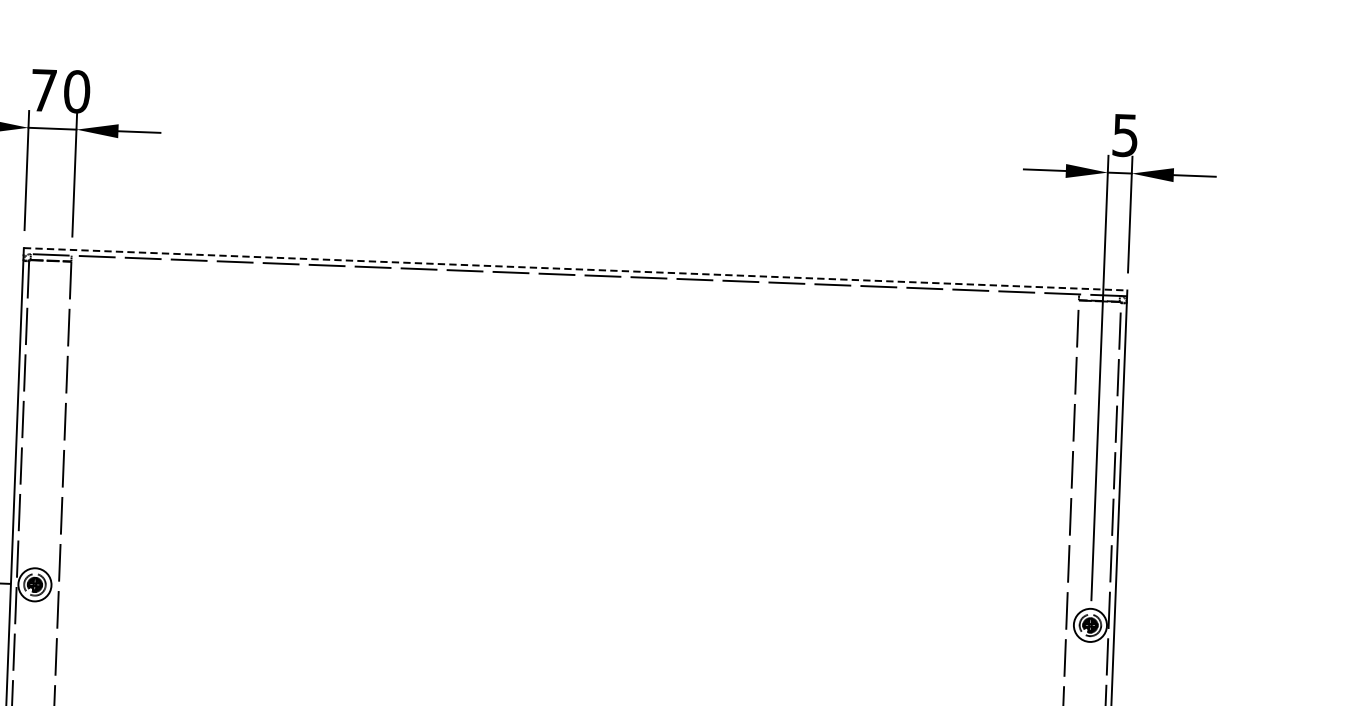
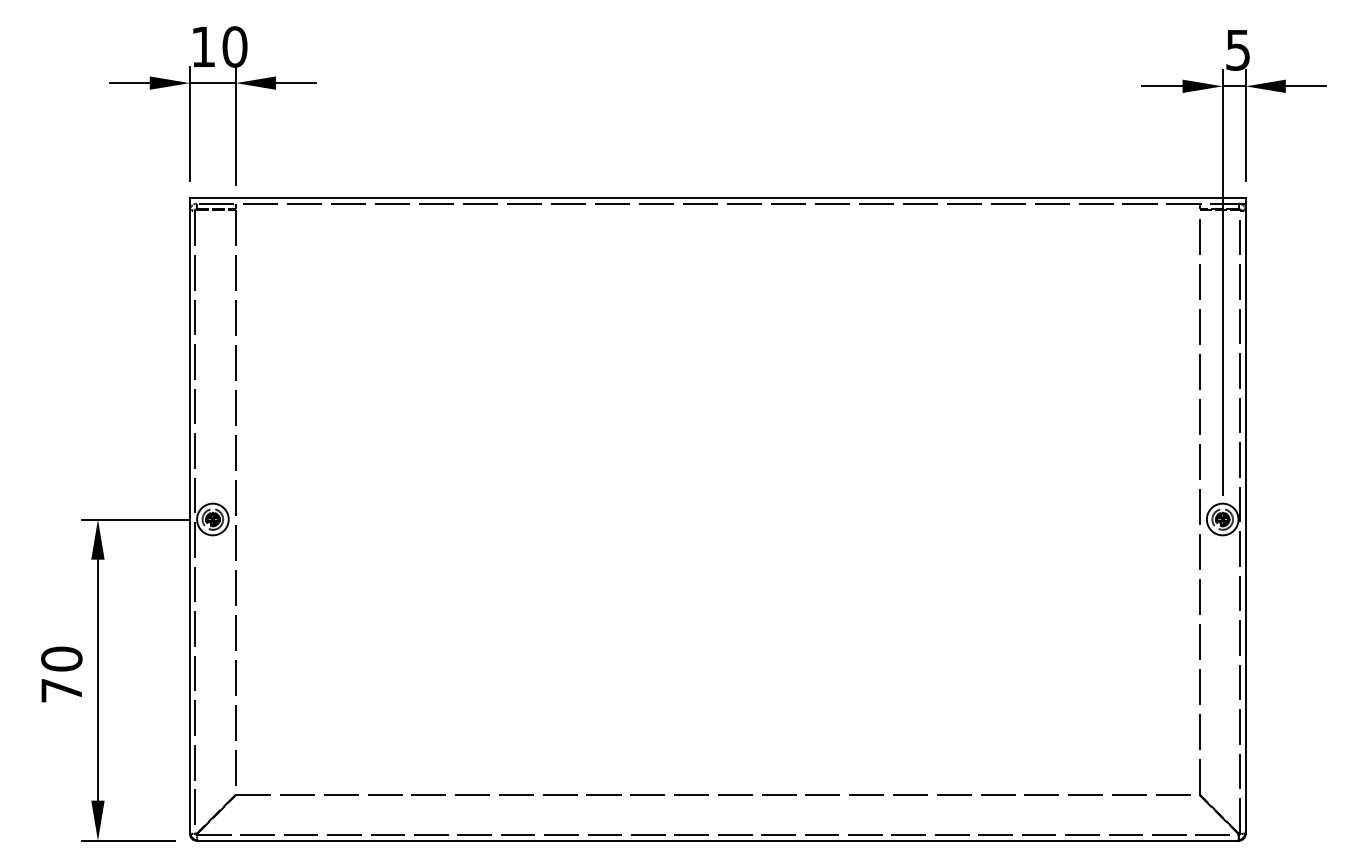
text: (44, 90) -> (203, 46), 70 -> 10
line: (575, 269) -> (717, 198), dashed -> solid

